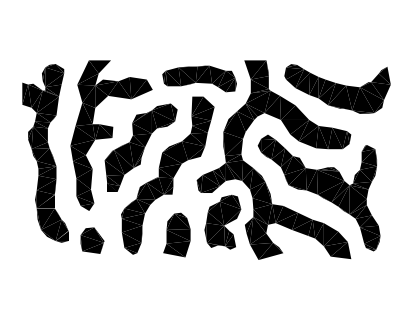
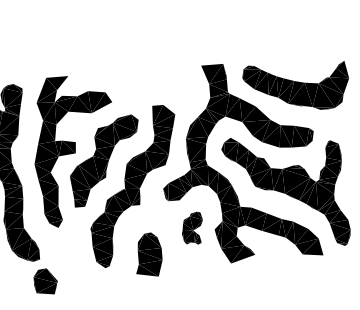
part: (199, 78) -> (157, 87), removed
part: (222, 221) -> (192, 227), size x0.6
part: (176, 234) -> (148, 254), moved
part: (92, 240) -> (45, 281), moved

